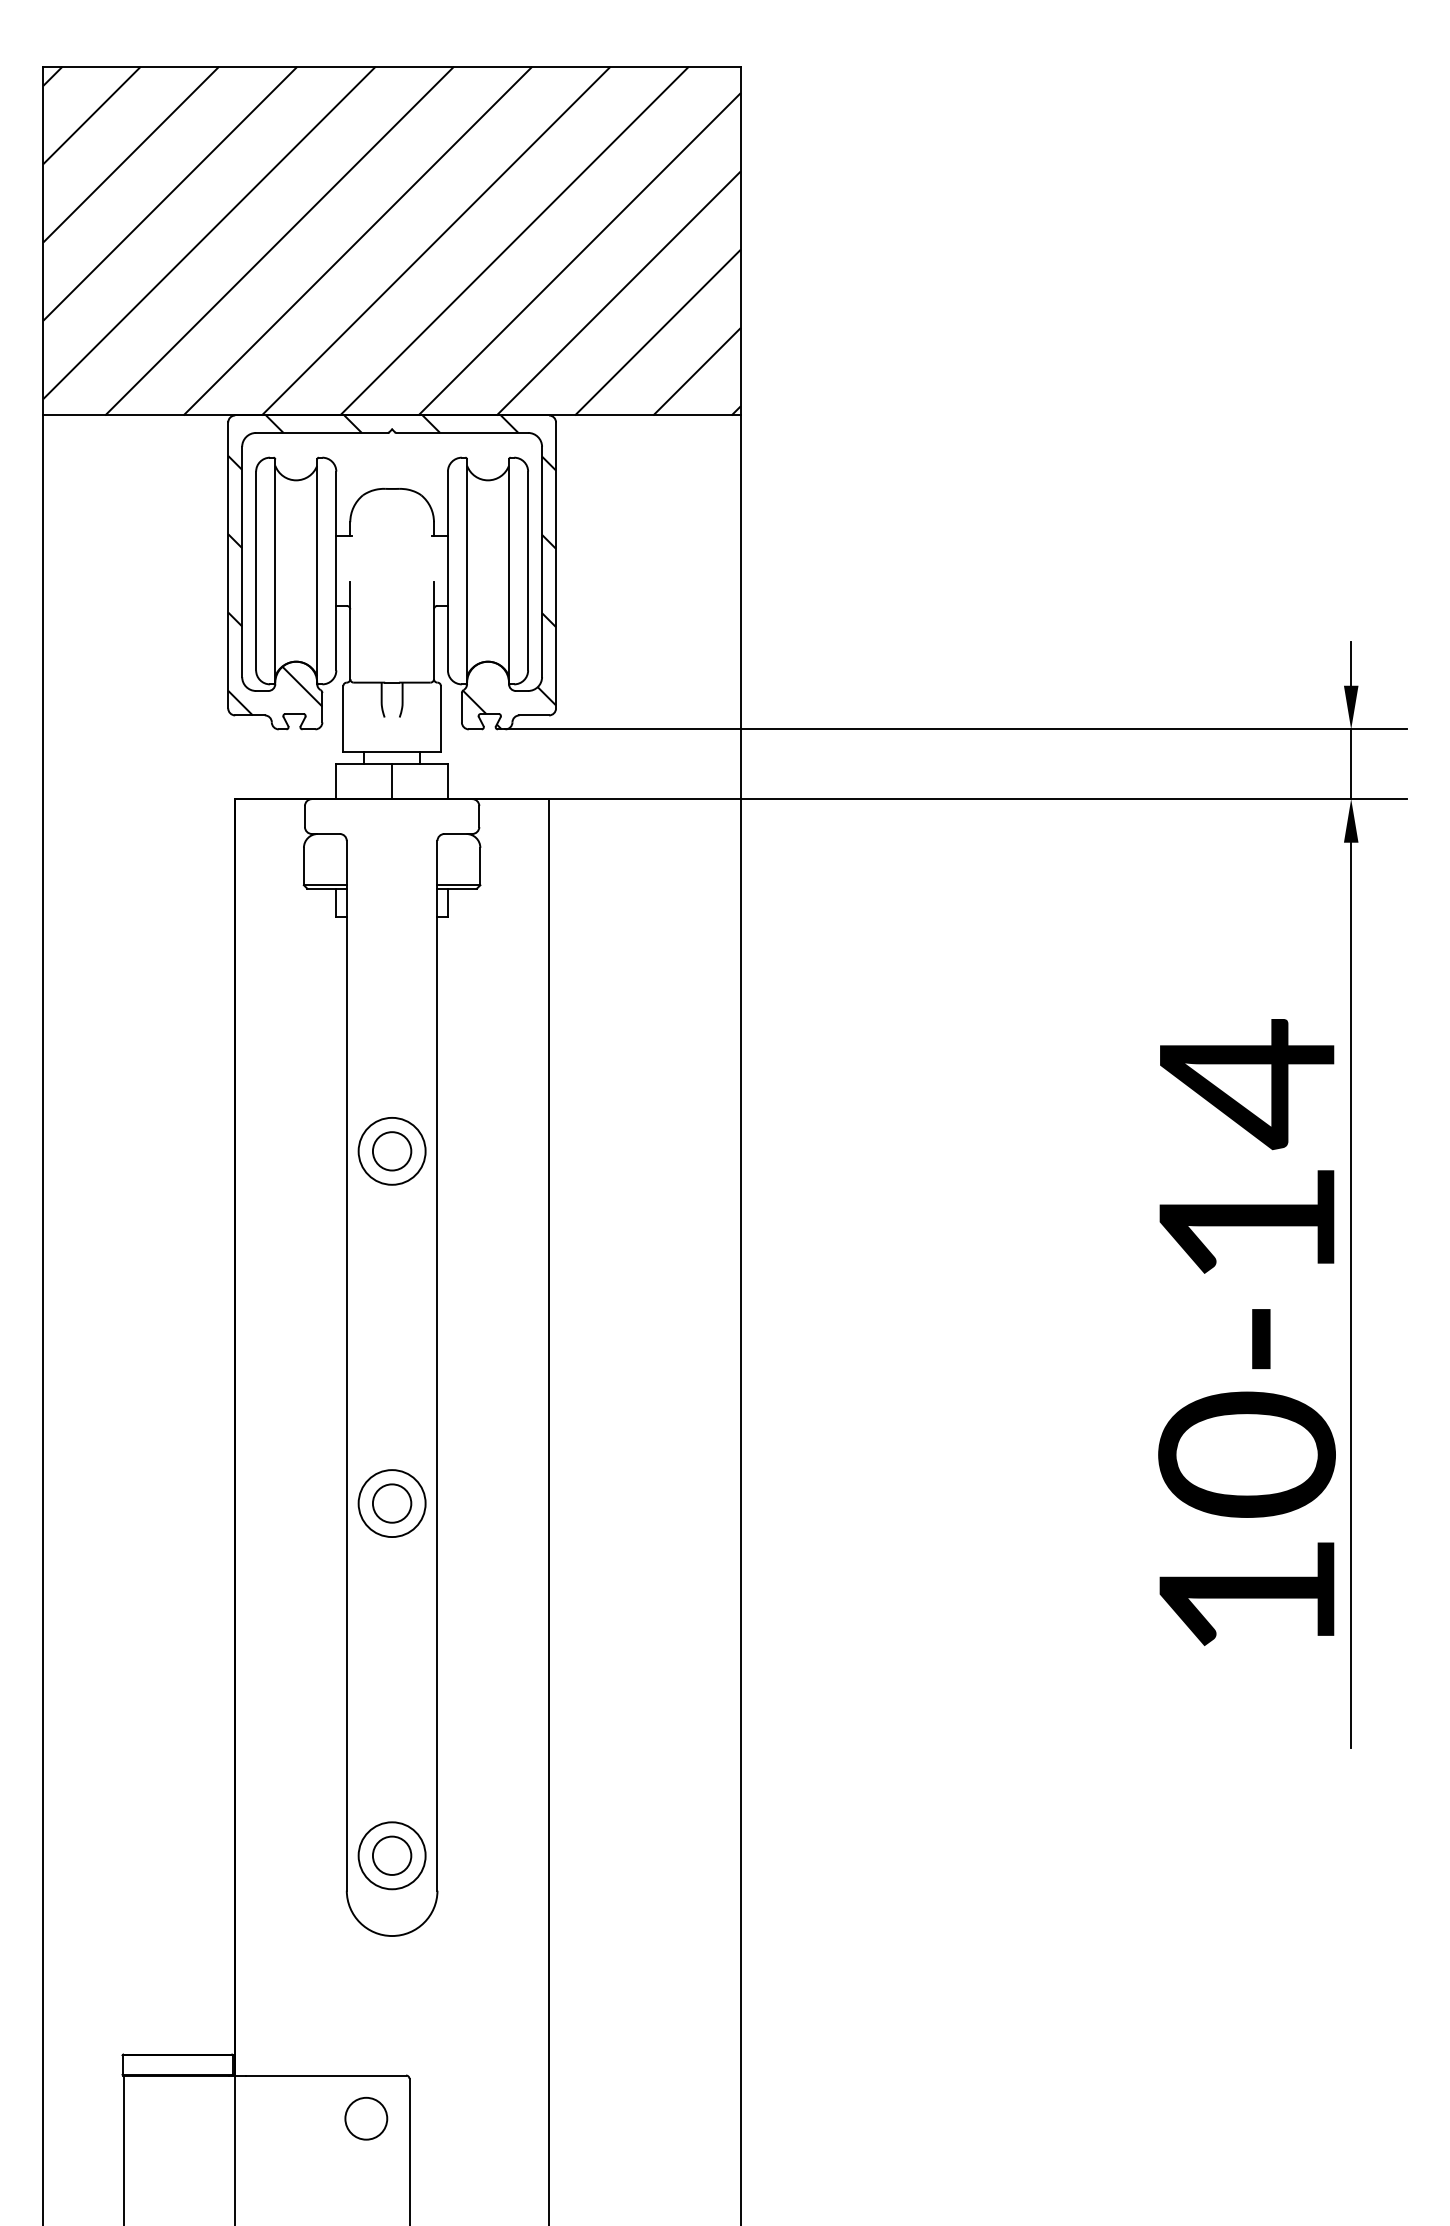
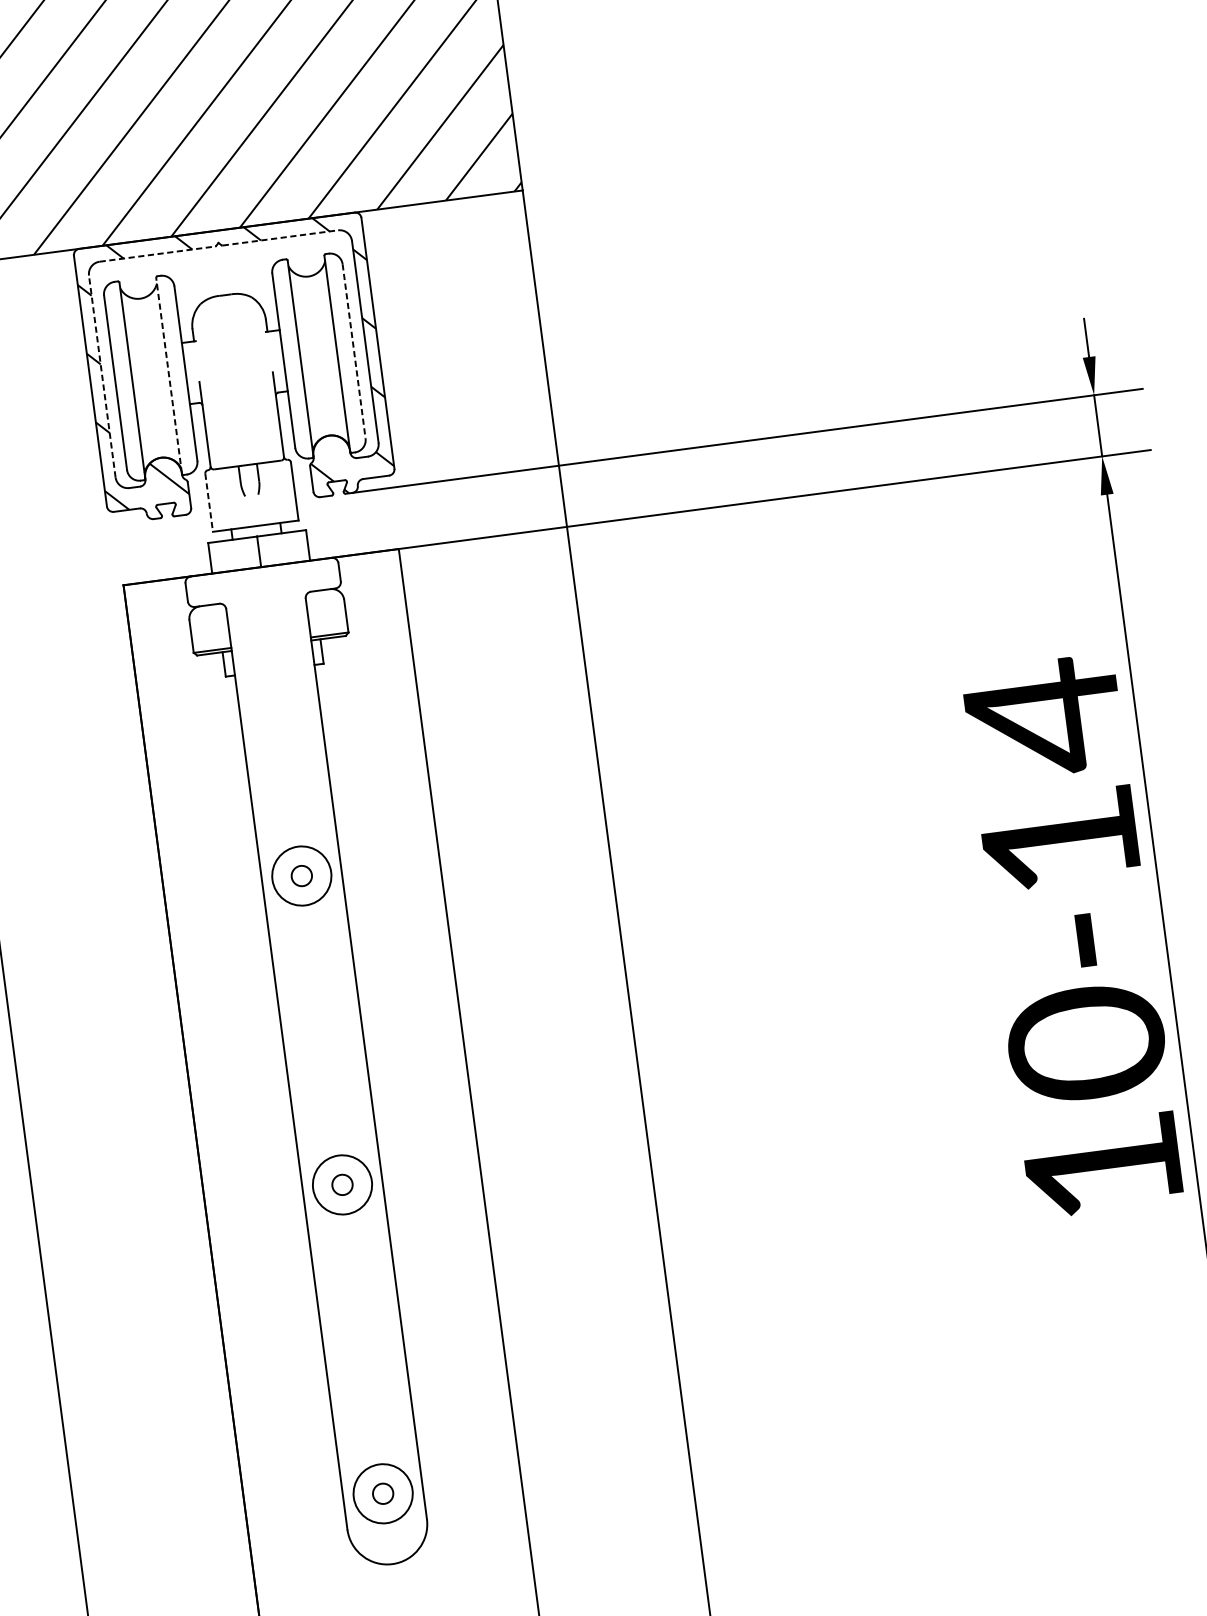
line: (321, 432) -> (156, 253), solid -> dashed
line: (462, 432) -> (280, 237), solid -> dashed
line: (242, 561) -> (102, 376), solid -> dashed
line: (317, 571) -> (169, 376), solid -> dashed
line: (528, 571) -> (354, 351), solid -> dashed
line: (343, 719) -> (209, 502), solid -> dashed
circle: (391, 1151) -> (301, 876), size x0.6
circle: (391, 1503) -> (341, 1184), size x0.6
circle: (391, 1855) -> (382, 1493), size x0.6

